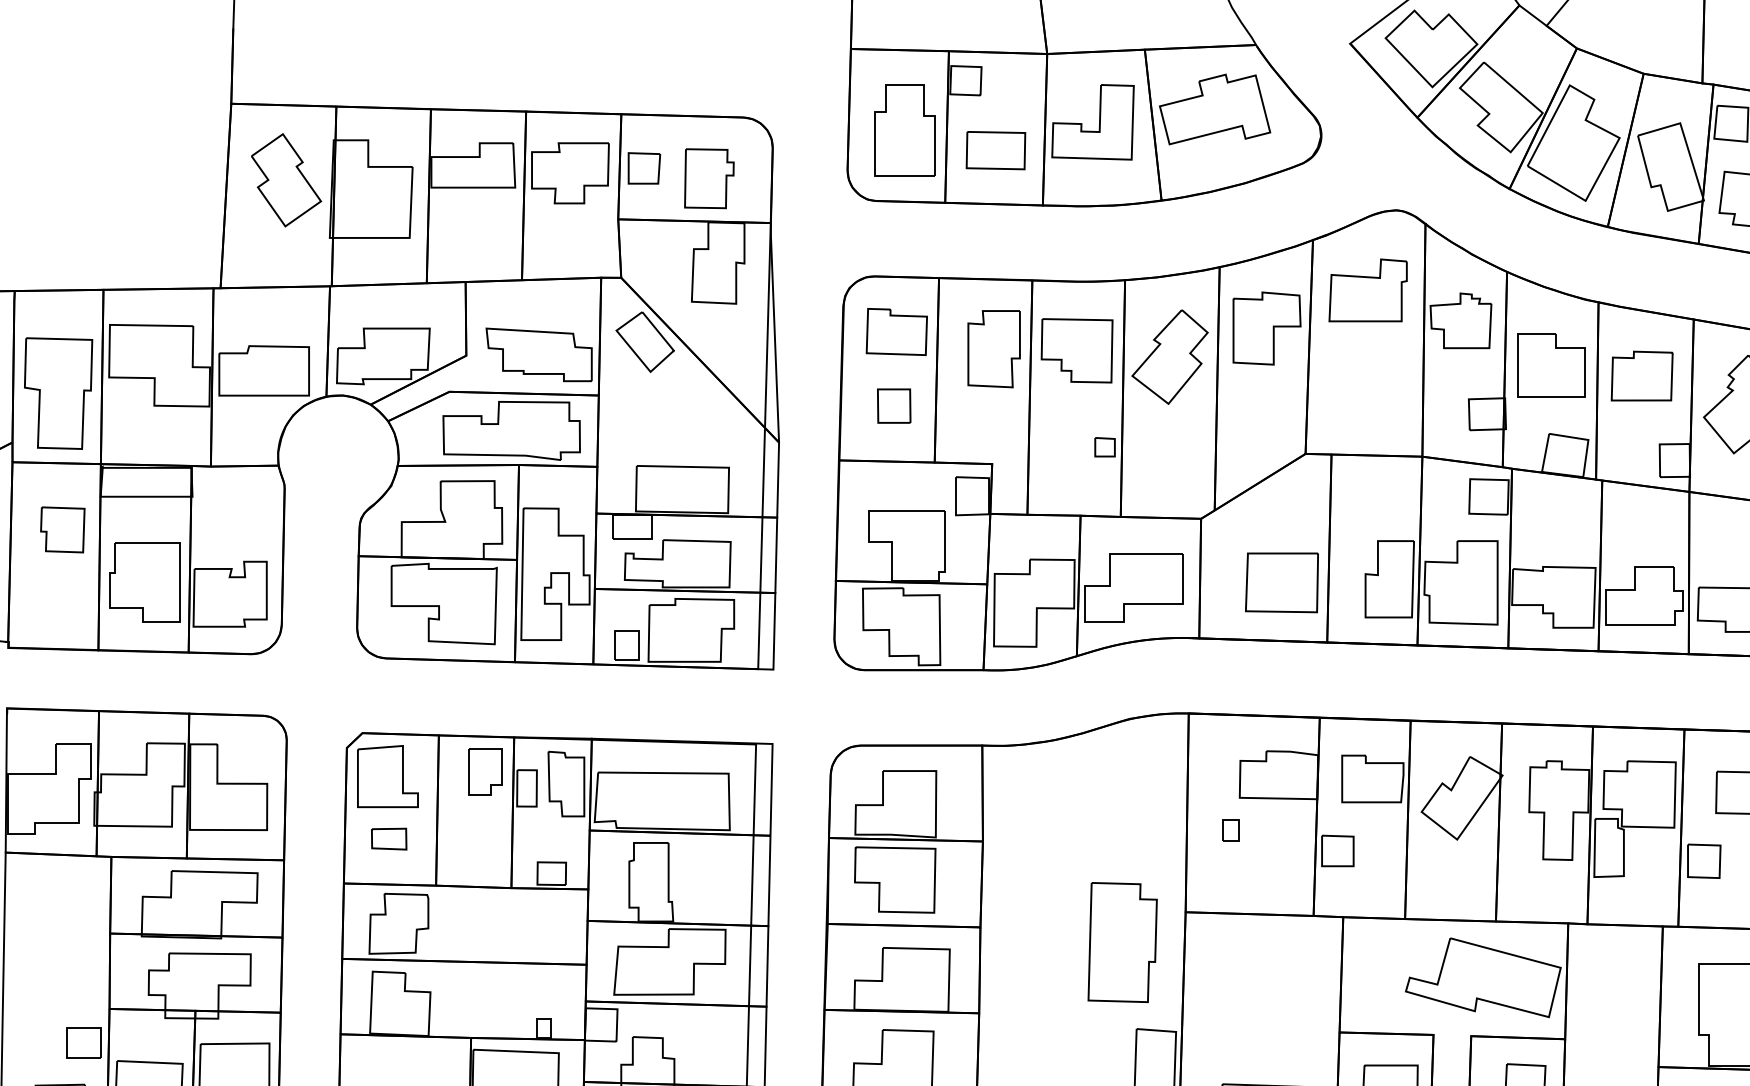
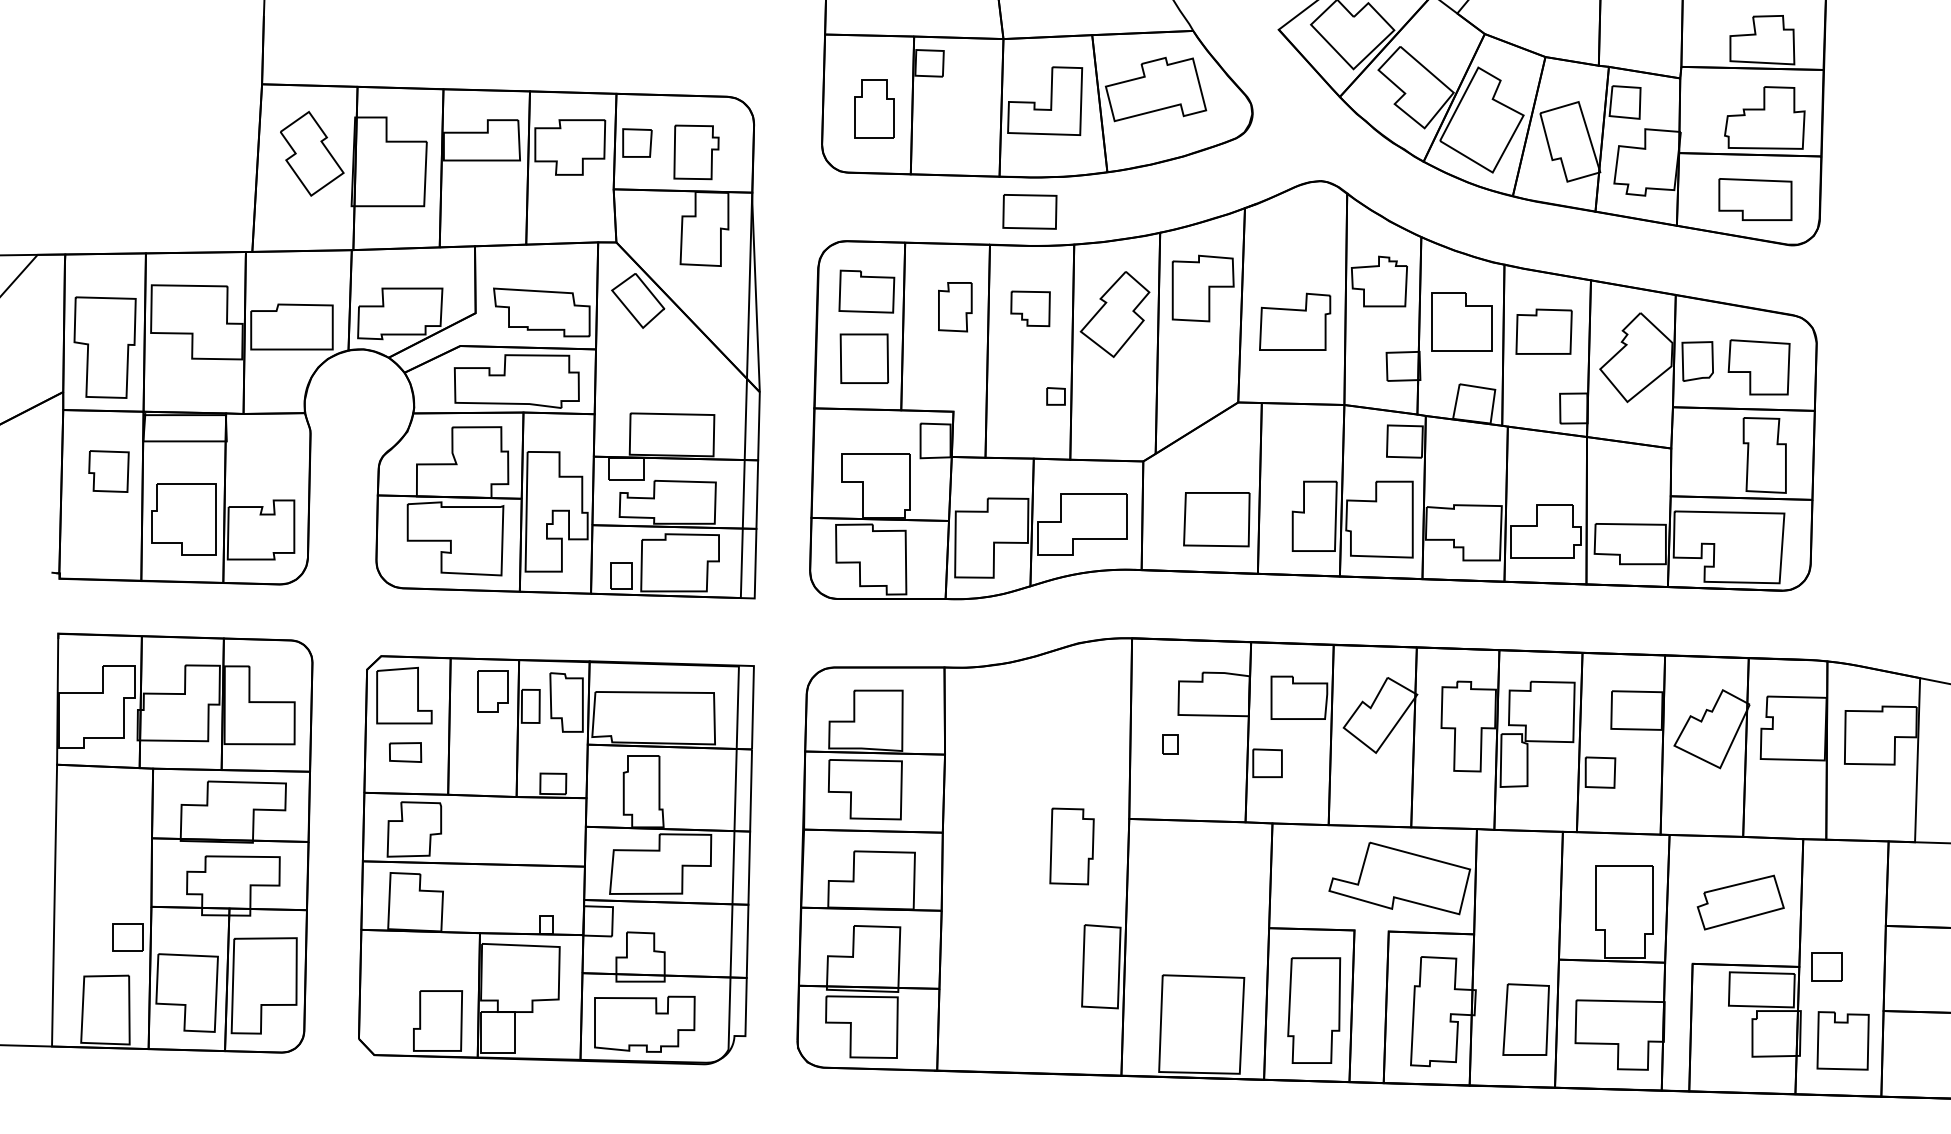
part: (905, 130) -> (874, 108), size x0.7
part: (995, 150) -> (1029, 211), moved
part: (1368, 289) -> (1295, 321), moved
part: (994, 348) -> (955, 306), size x0.7
part: (1076, 350) -> (1030, 308), size x0.6
part: (894, 406) -> (864, 359), size x1.6
part: (1122, 942) -> (1071, 846), size x0.7

